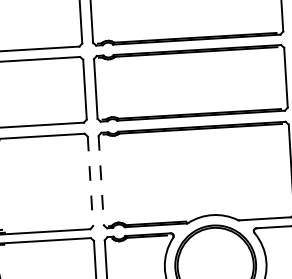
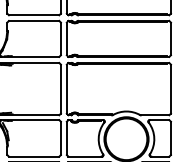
line: (100, 181) -> (66, 89), dashed -> solid
line: (89, 182) -> (60, 89), dashed -> solid

